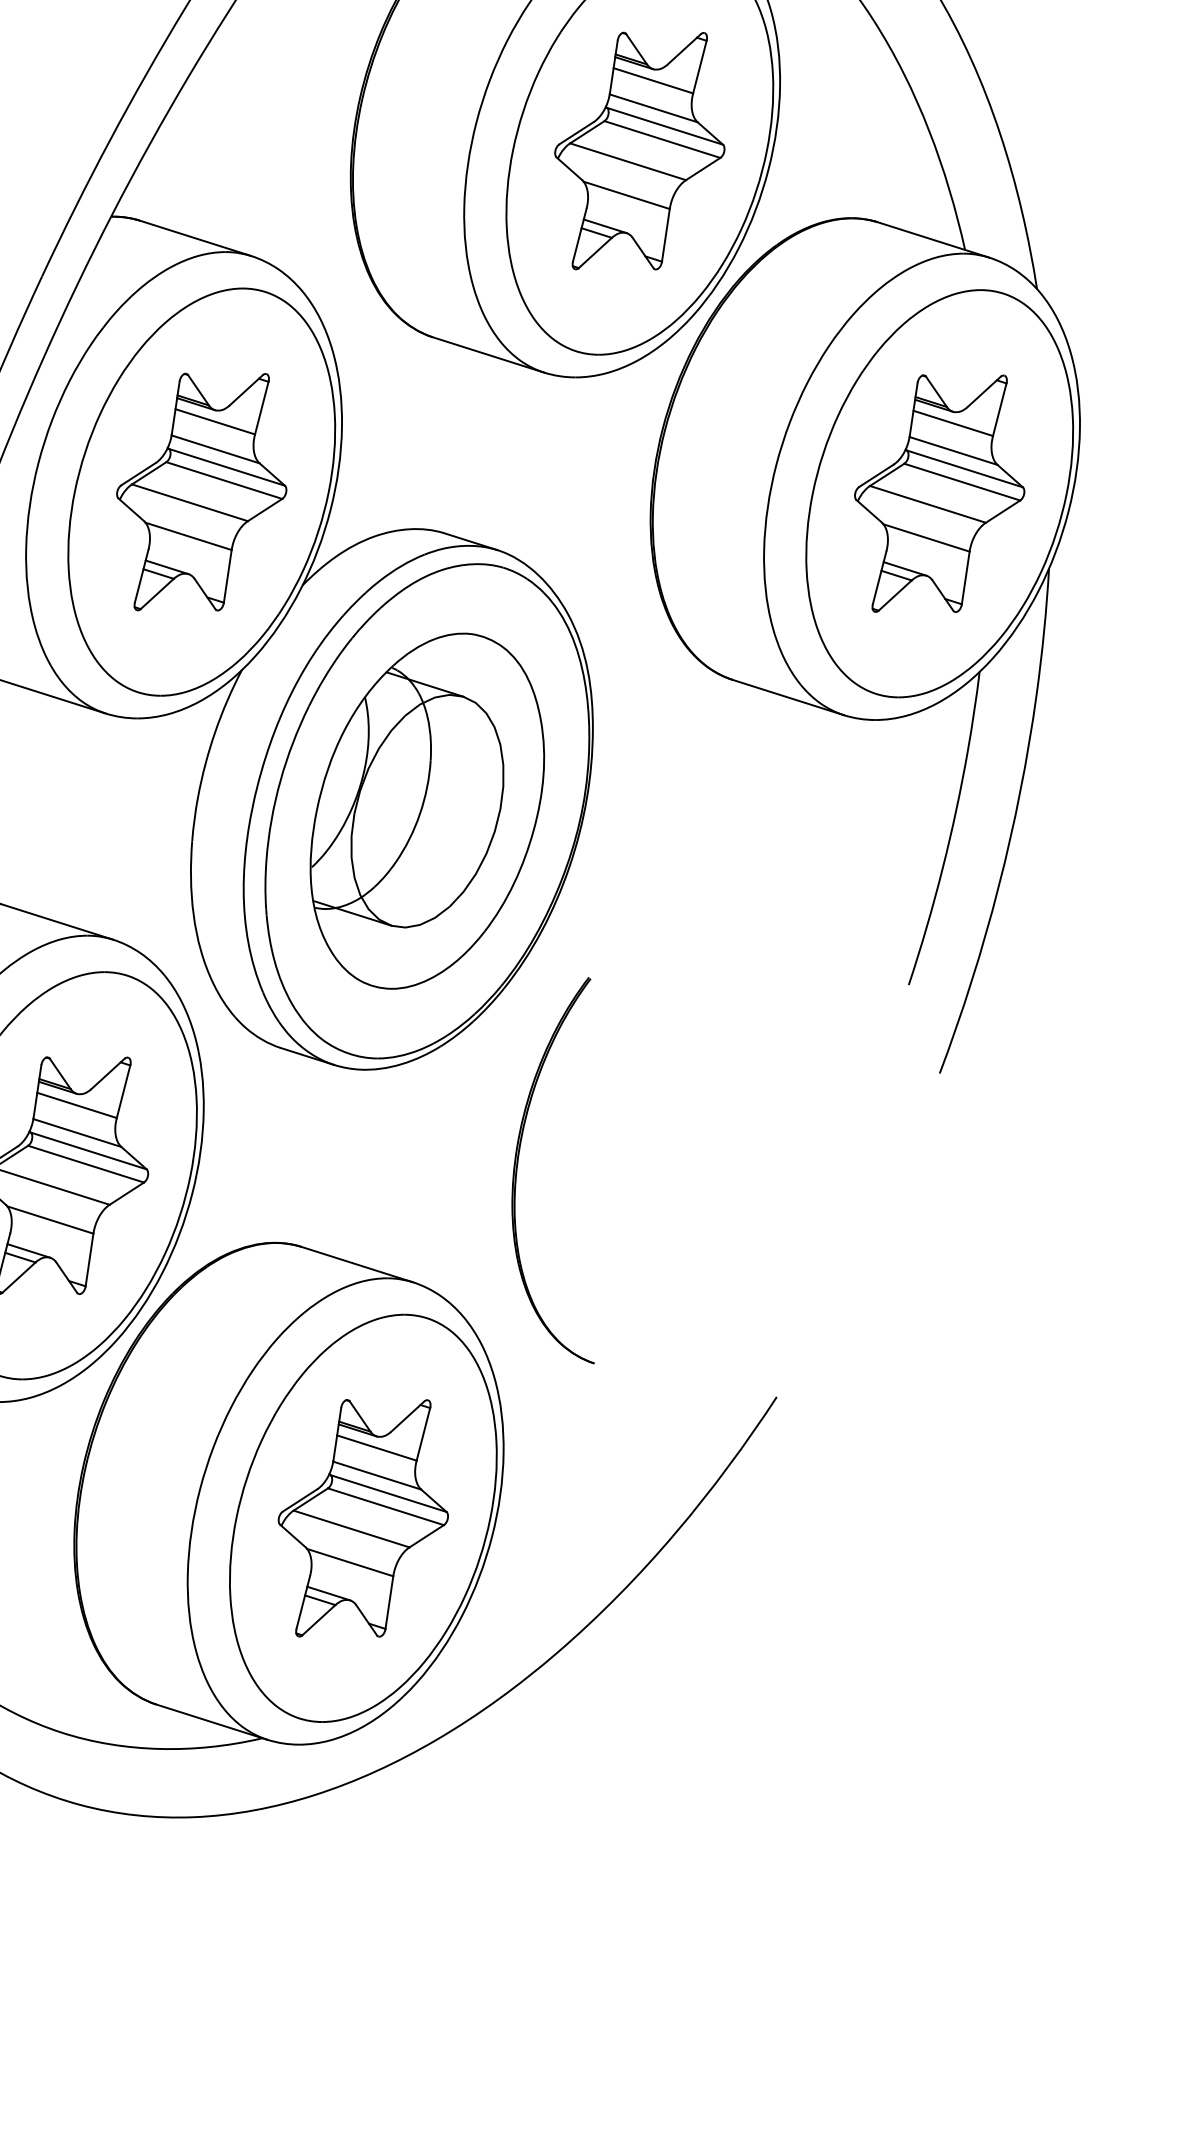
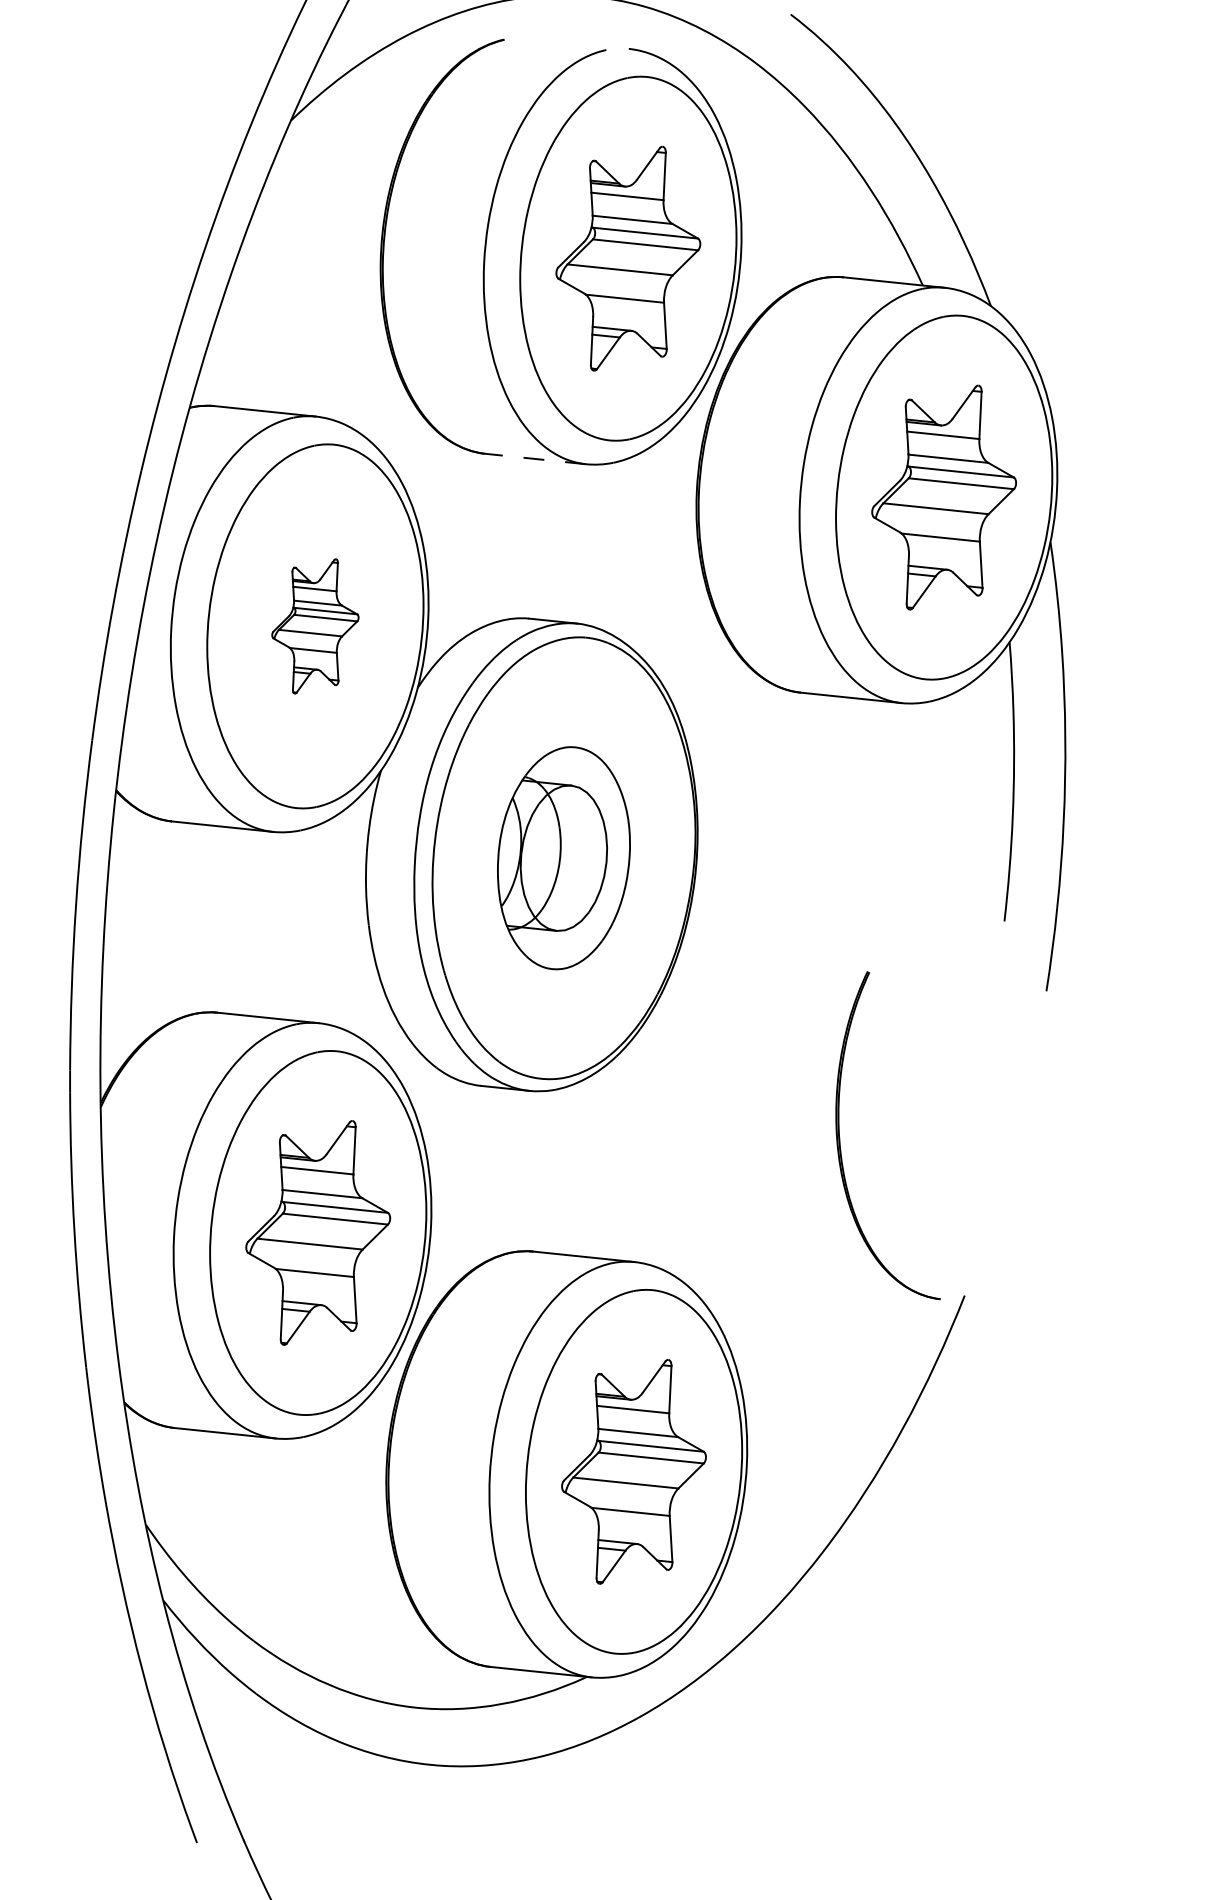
line: (488, 354) -> (535, 458), solid -> dashed
part: (201, 492) -> (315, 626), size x0.6
part: (427, 810) -> (563, 857), size x0.7
part: (519, 1159) -> (840, 1138), moved

